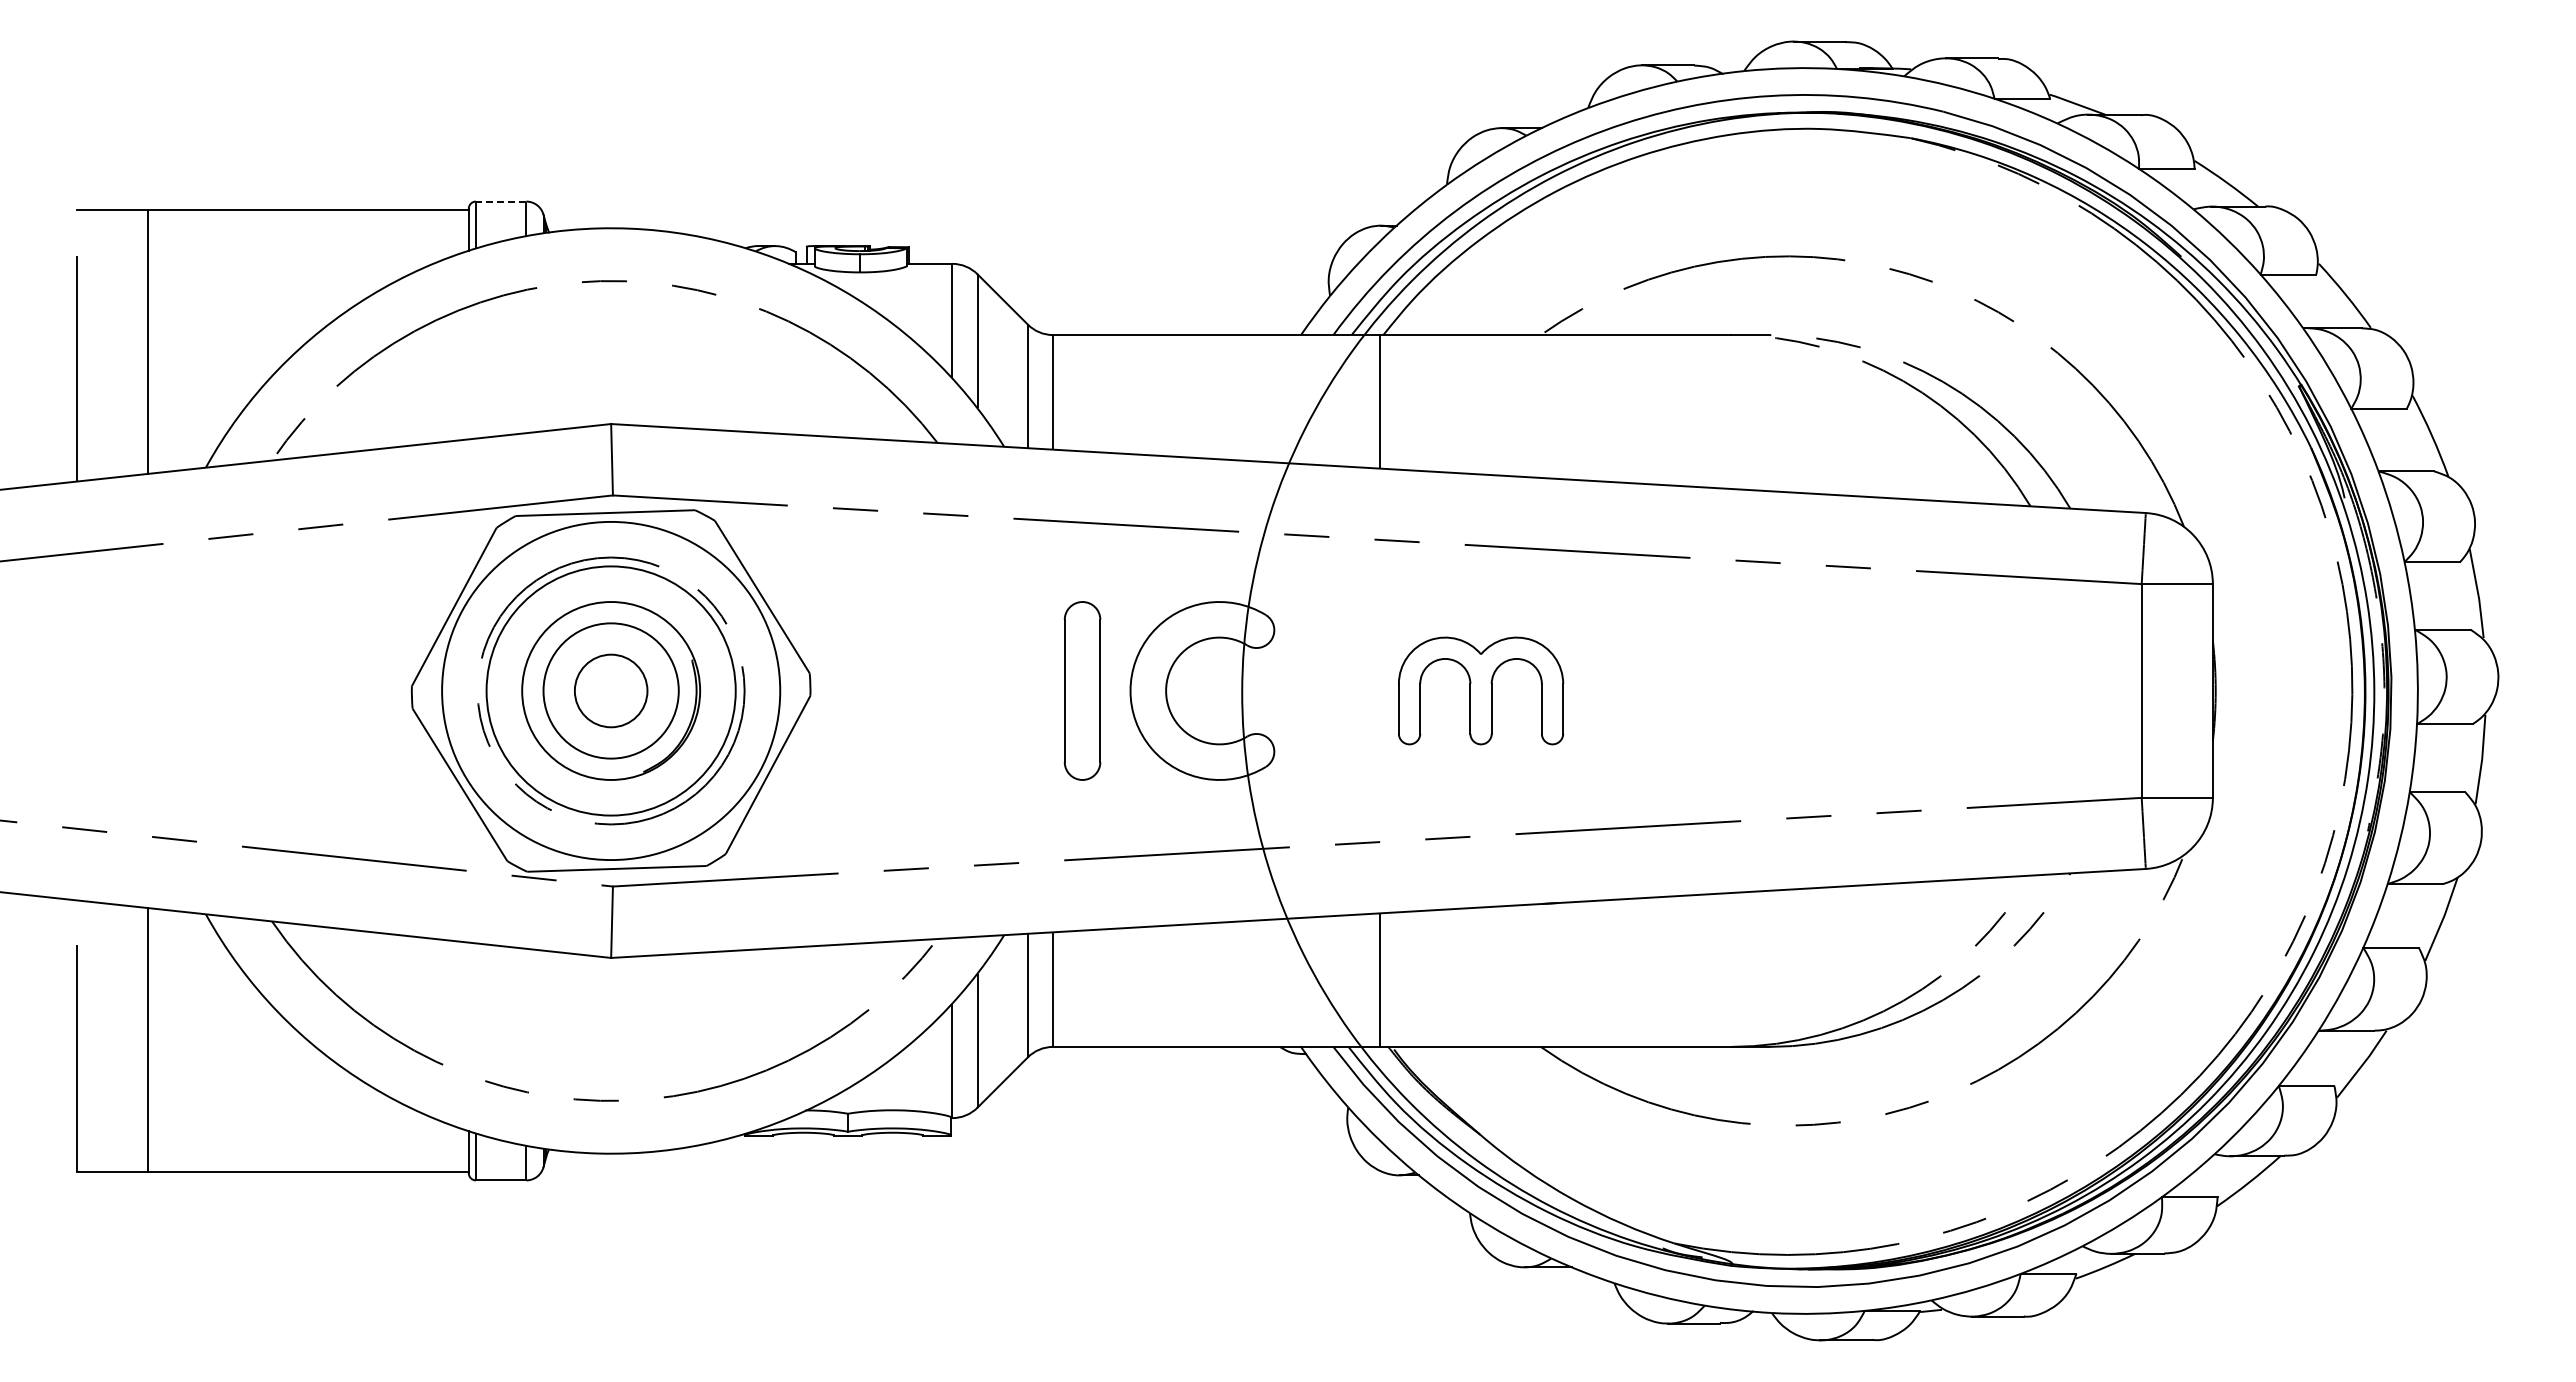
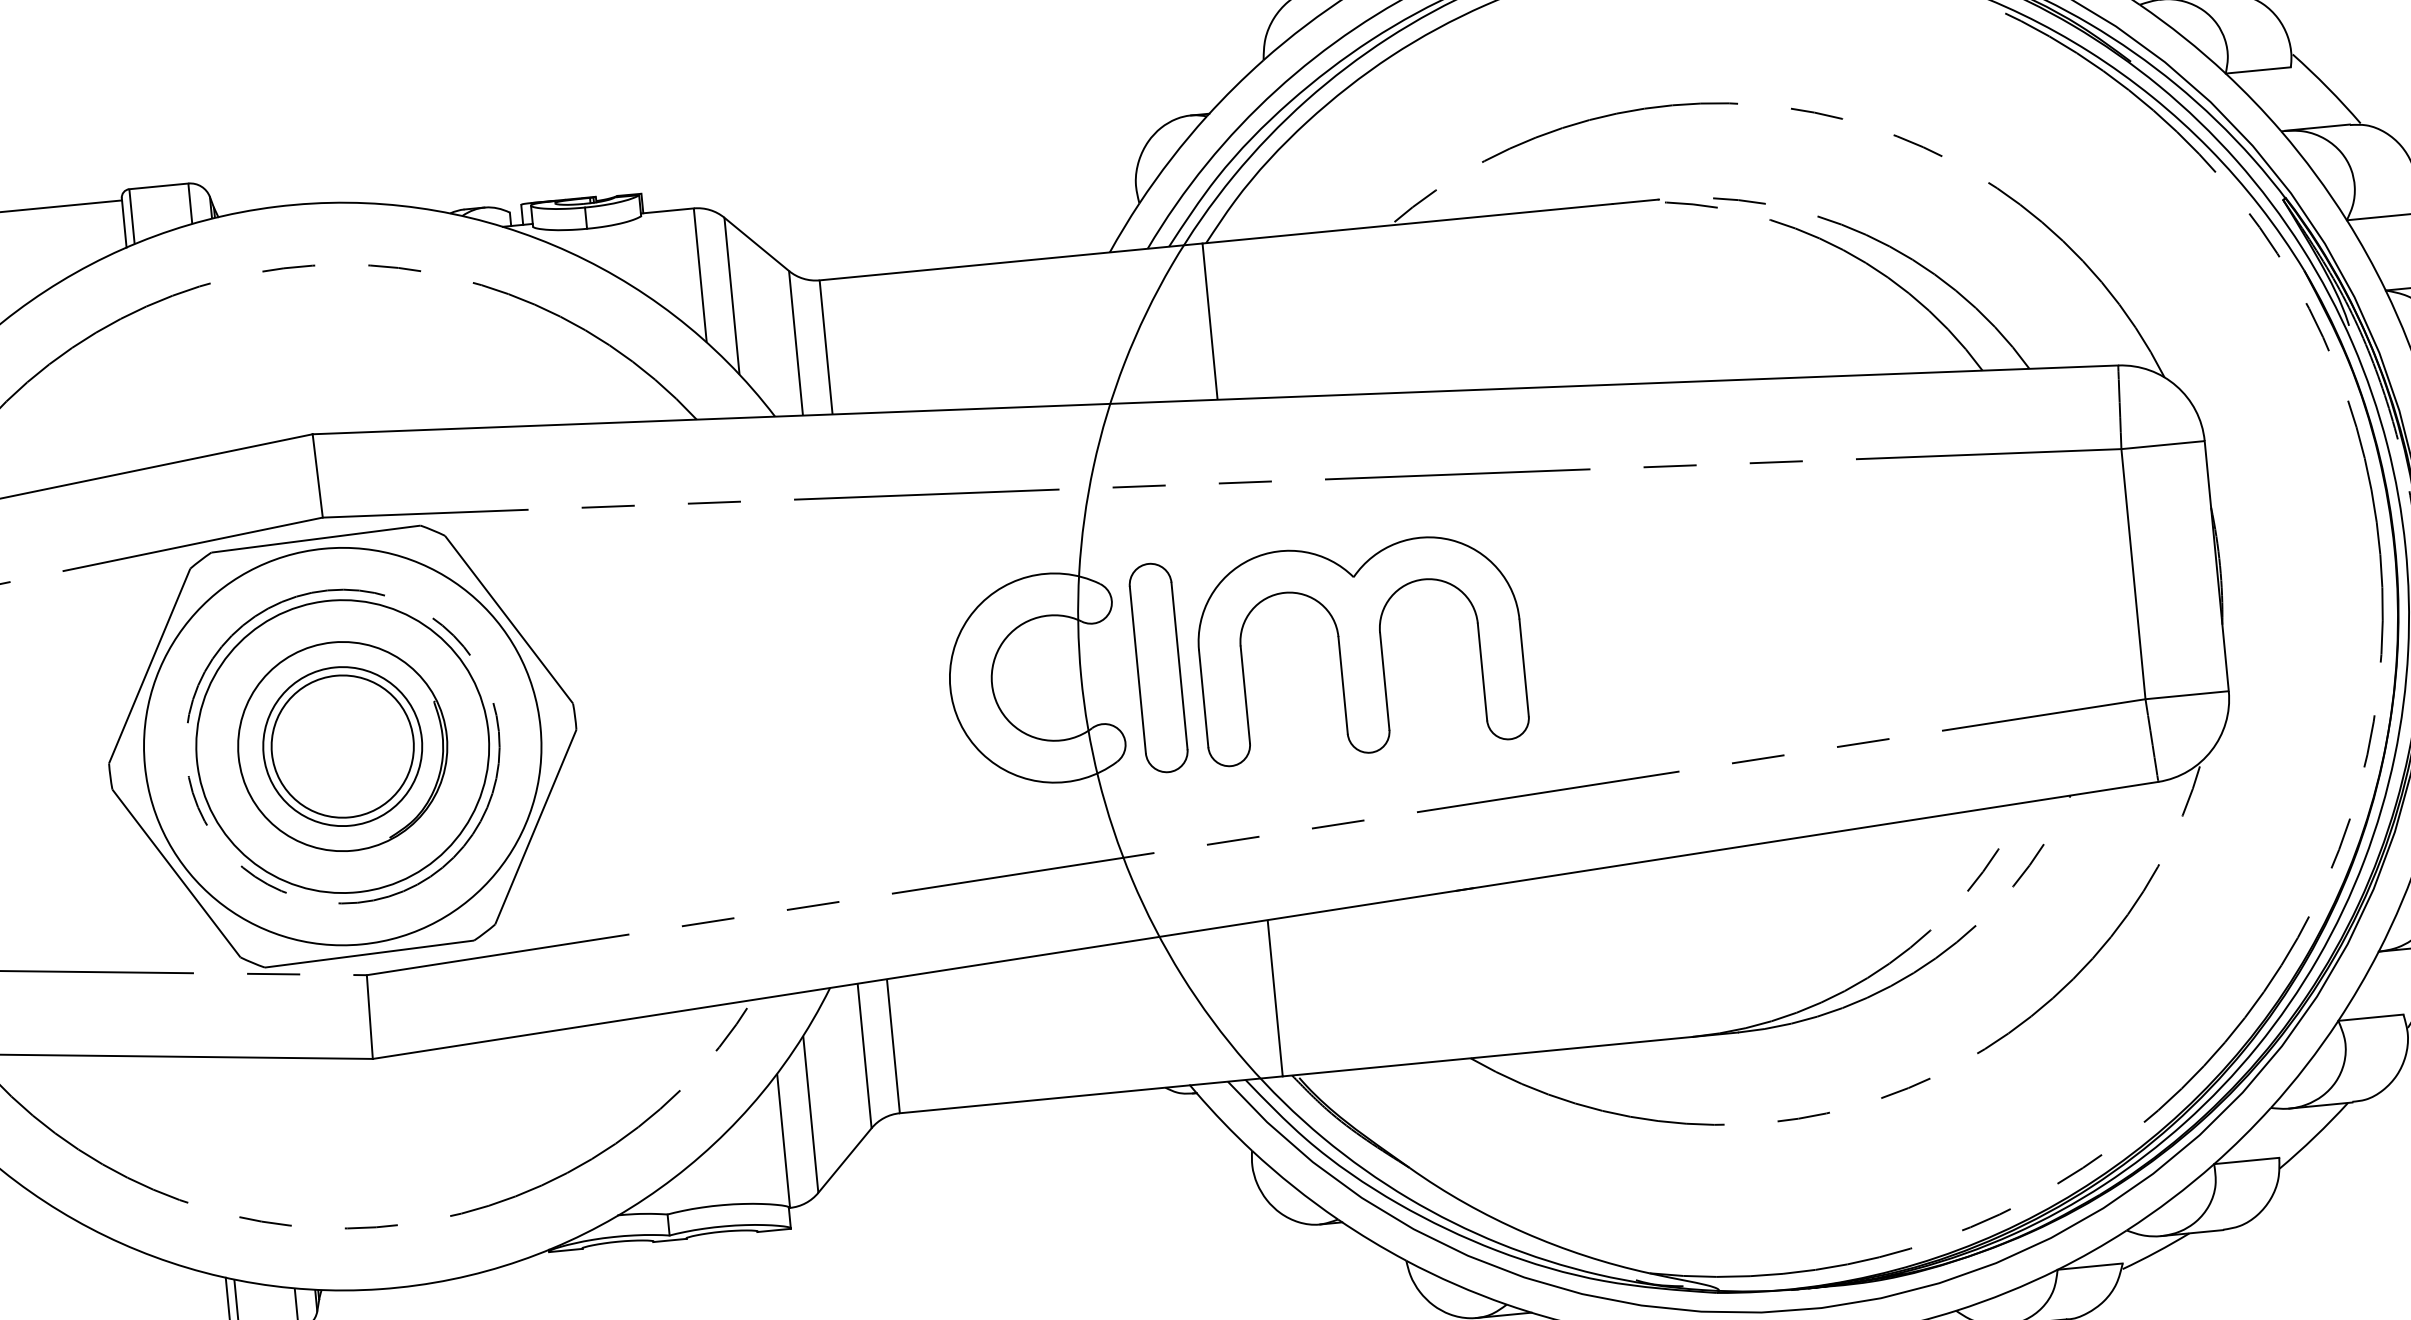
line: (500, 201) -> (158, 186), dashed -> solid
circle: (610, 690) -> (341, 746), size x1.67
part: (1082, 690) -> (1158, 667), moved
part: (1480, 690) -> (1359, 648), size x1.67

